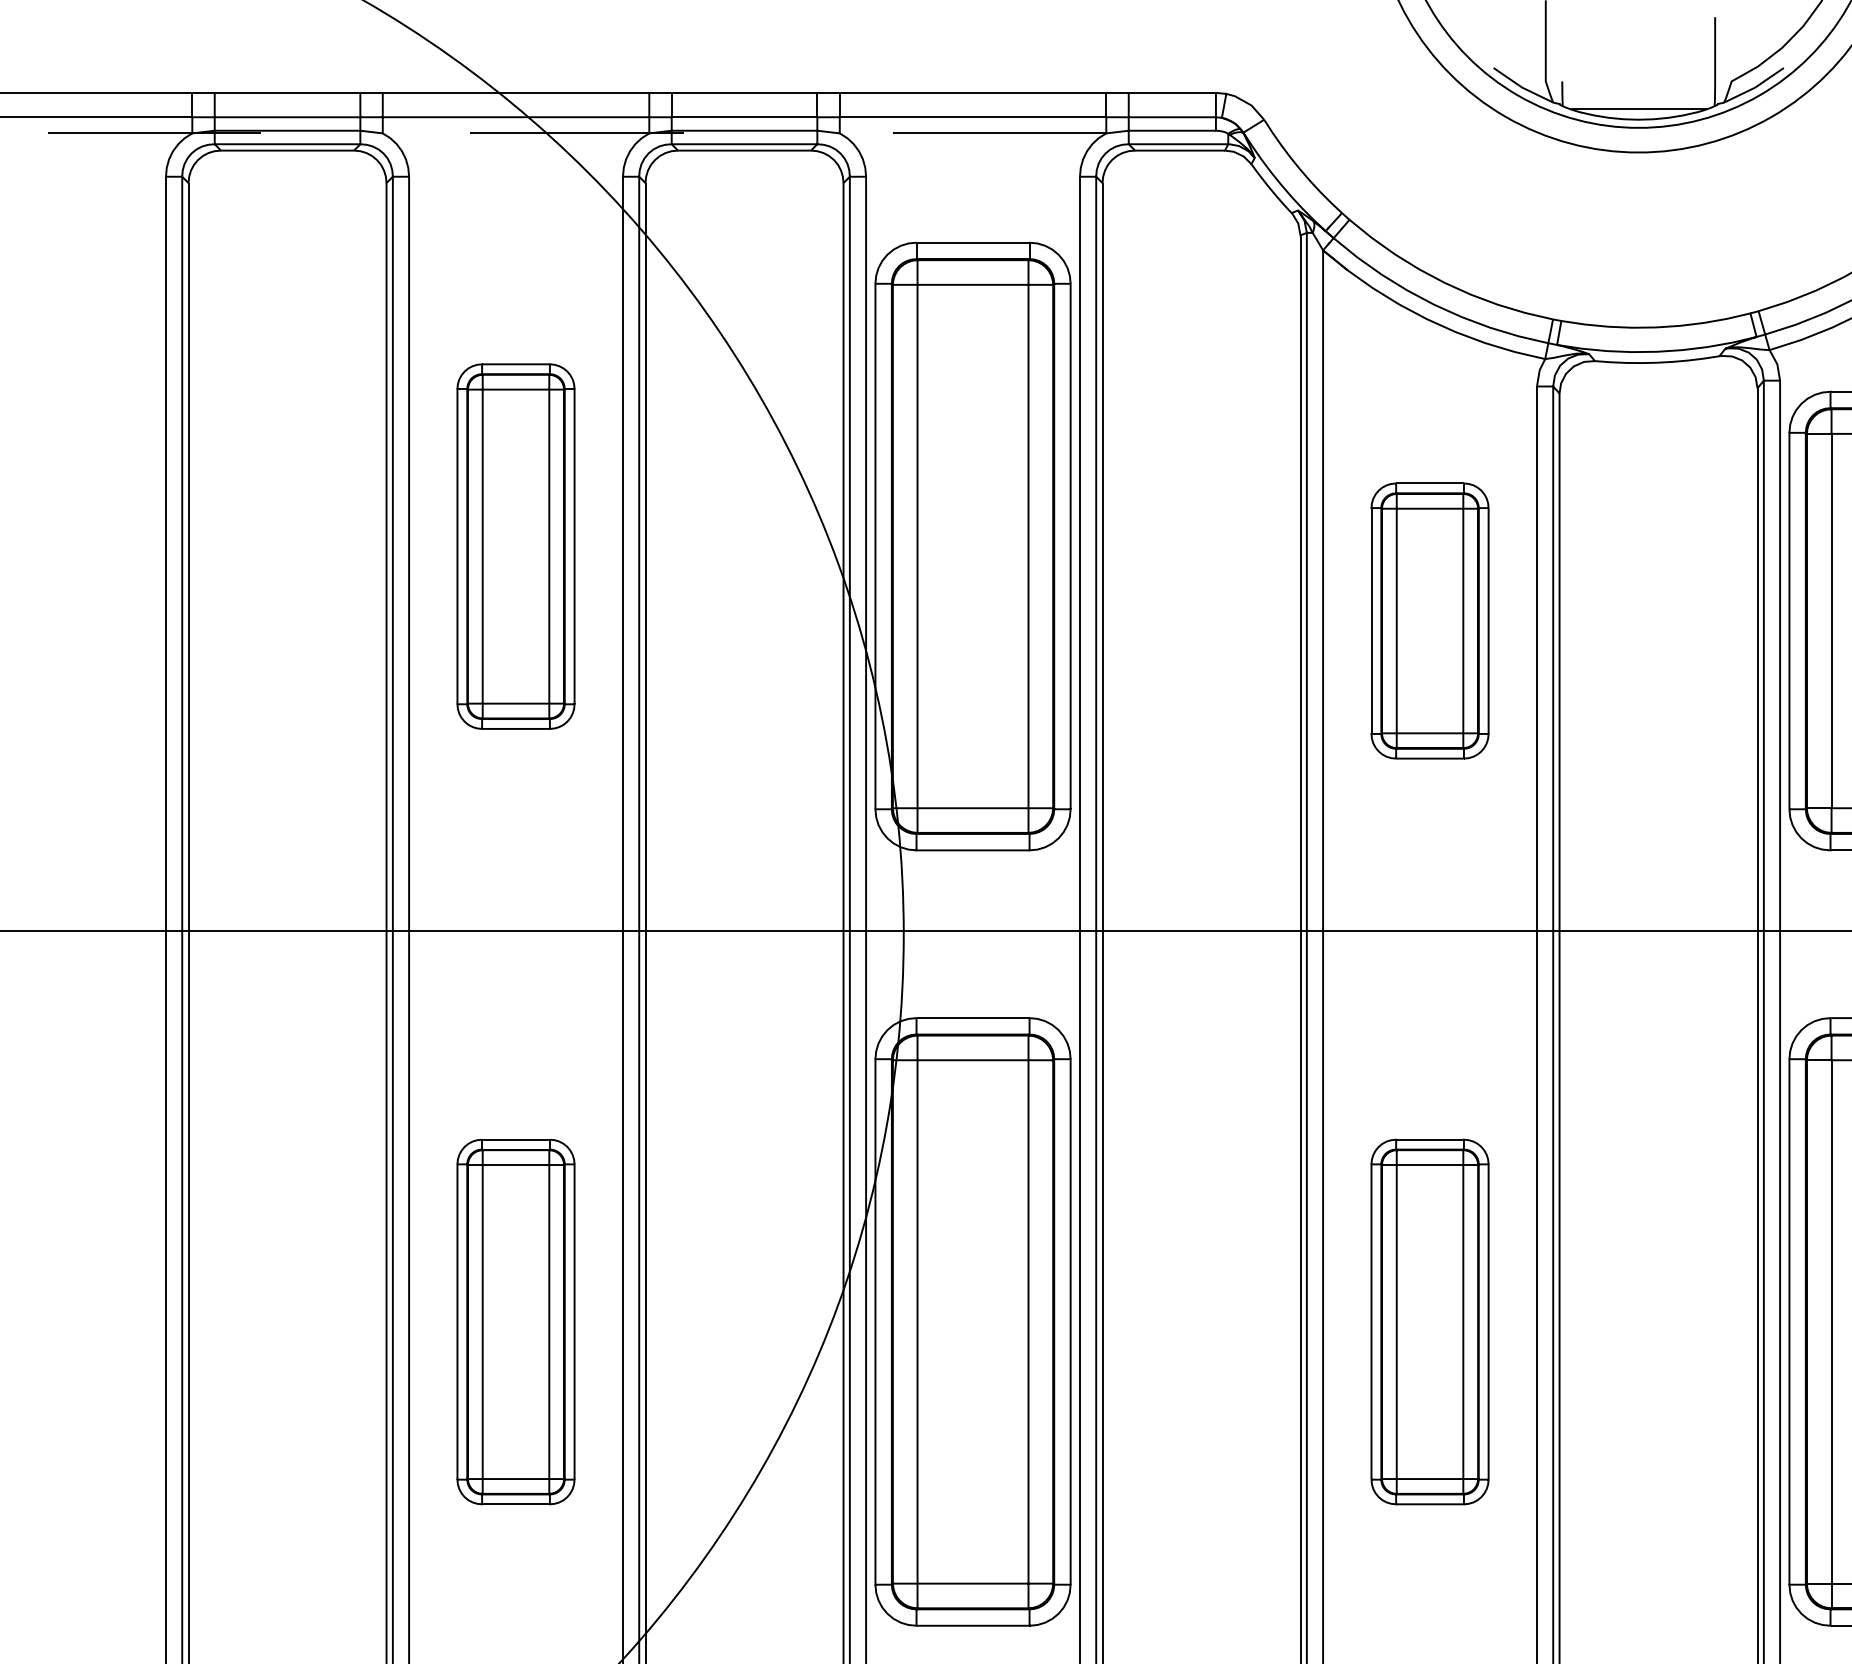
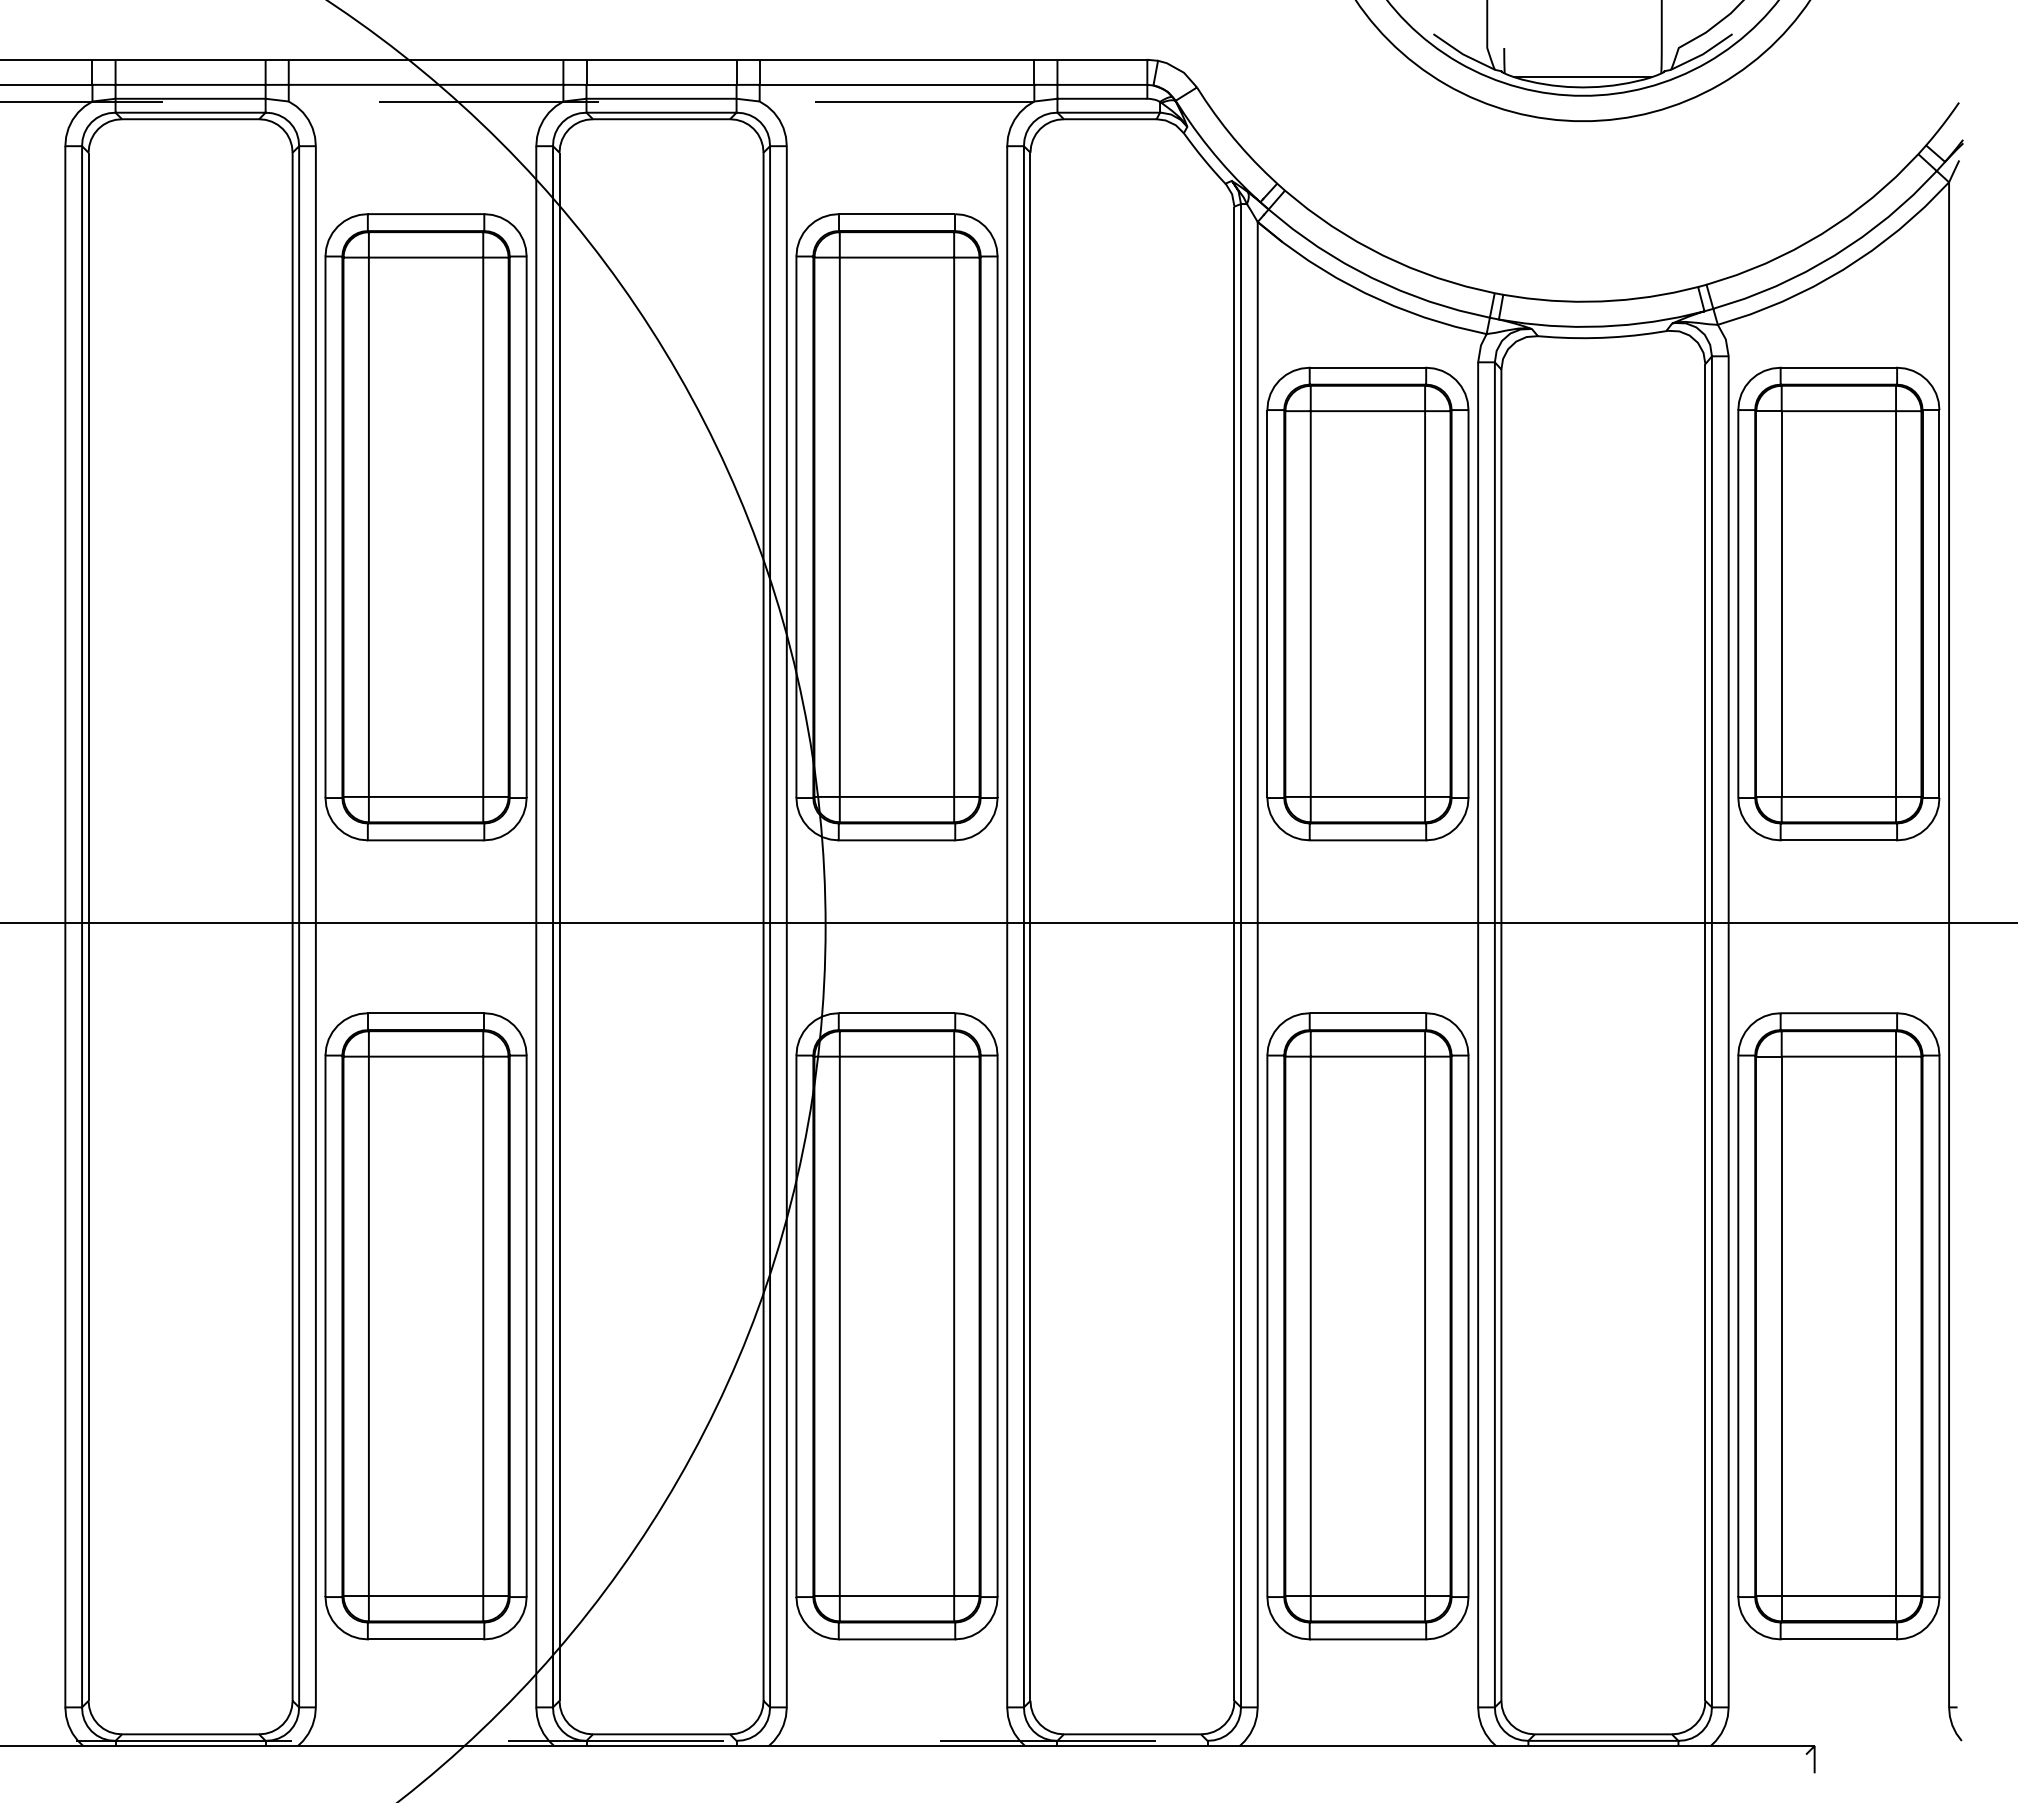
part: (515, 546) -> (425, 527), size x1.67
part: (1429, 620) -> (1367, 603), size x1.67
part: (515, 1322) -> (425, 1326), size x1.67
part: (1429, 1322) -> (1367, 1326), size x1.67

